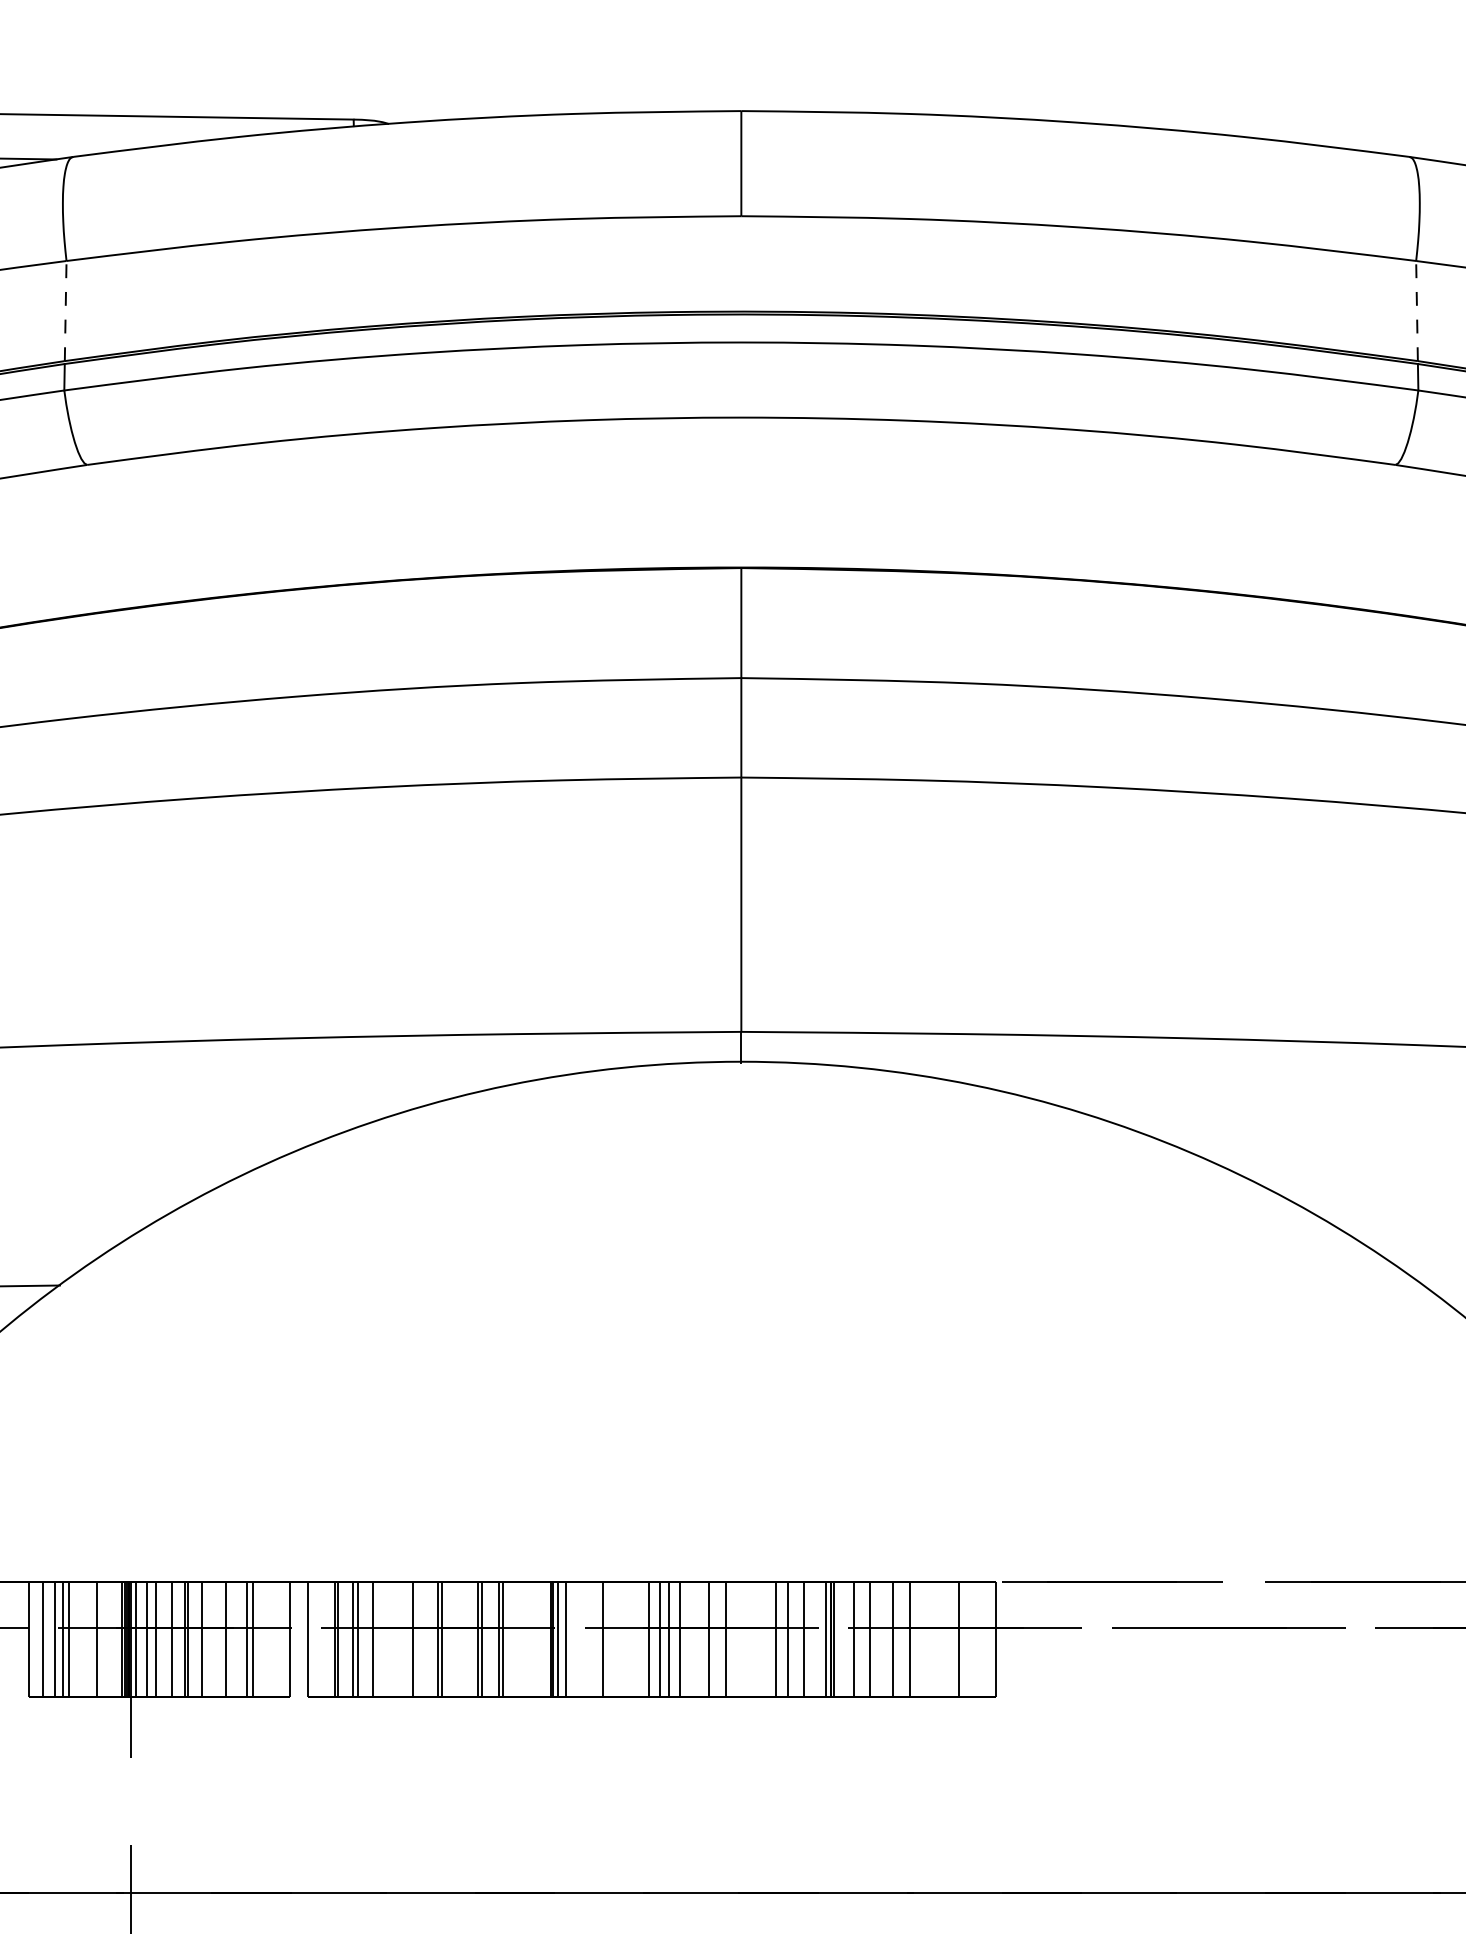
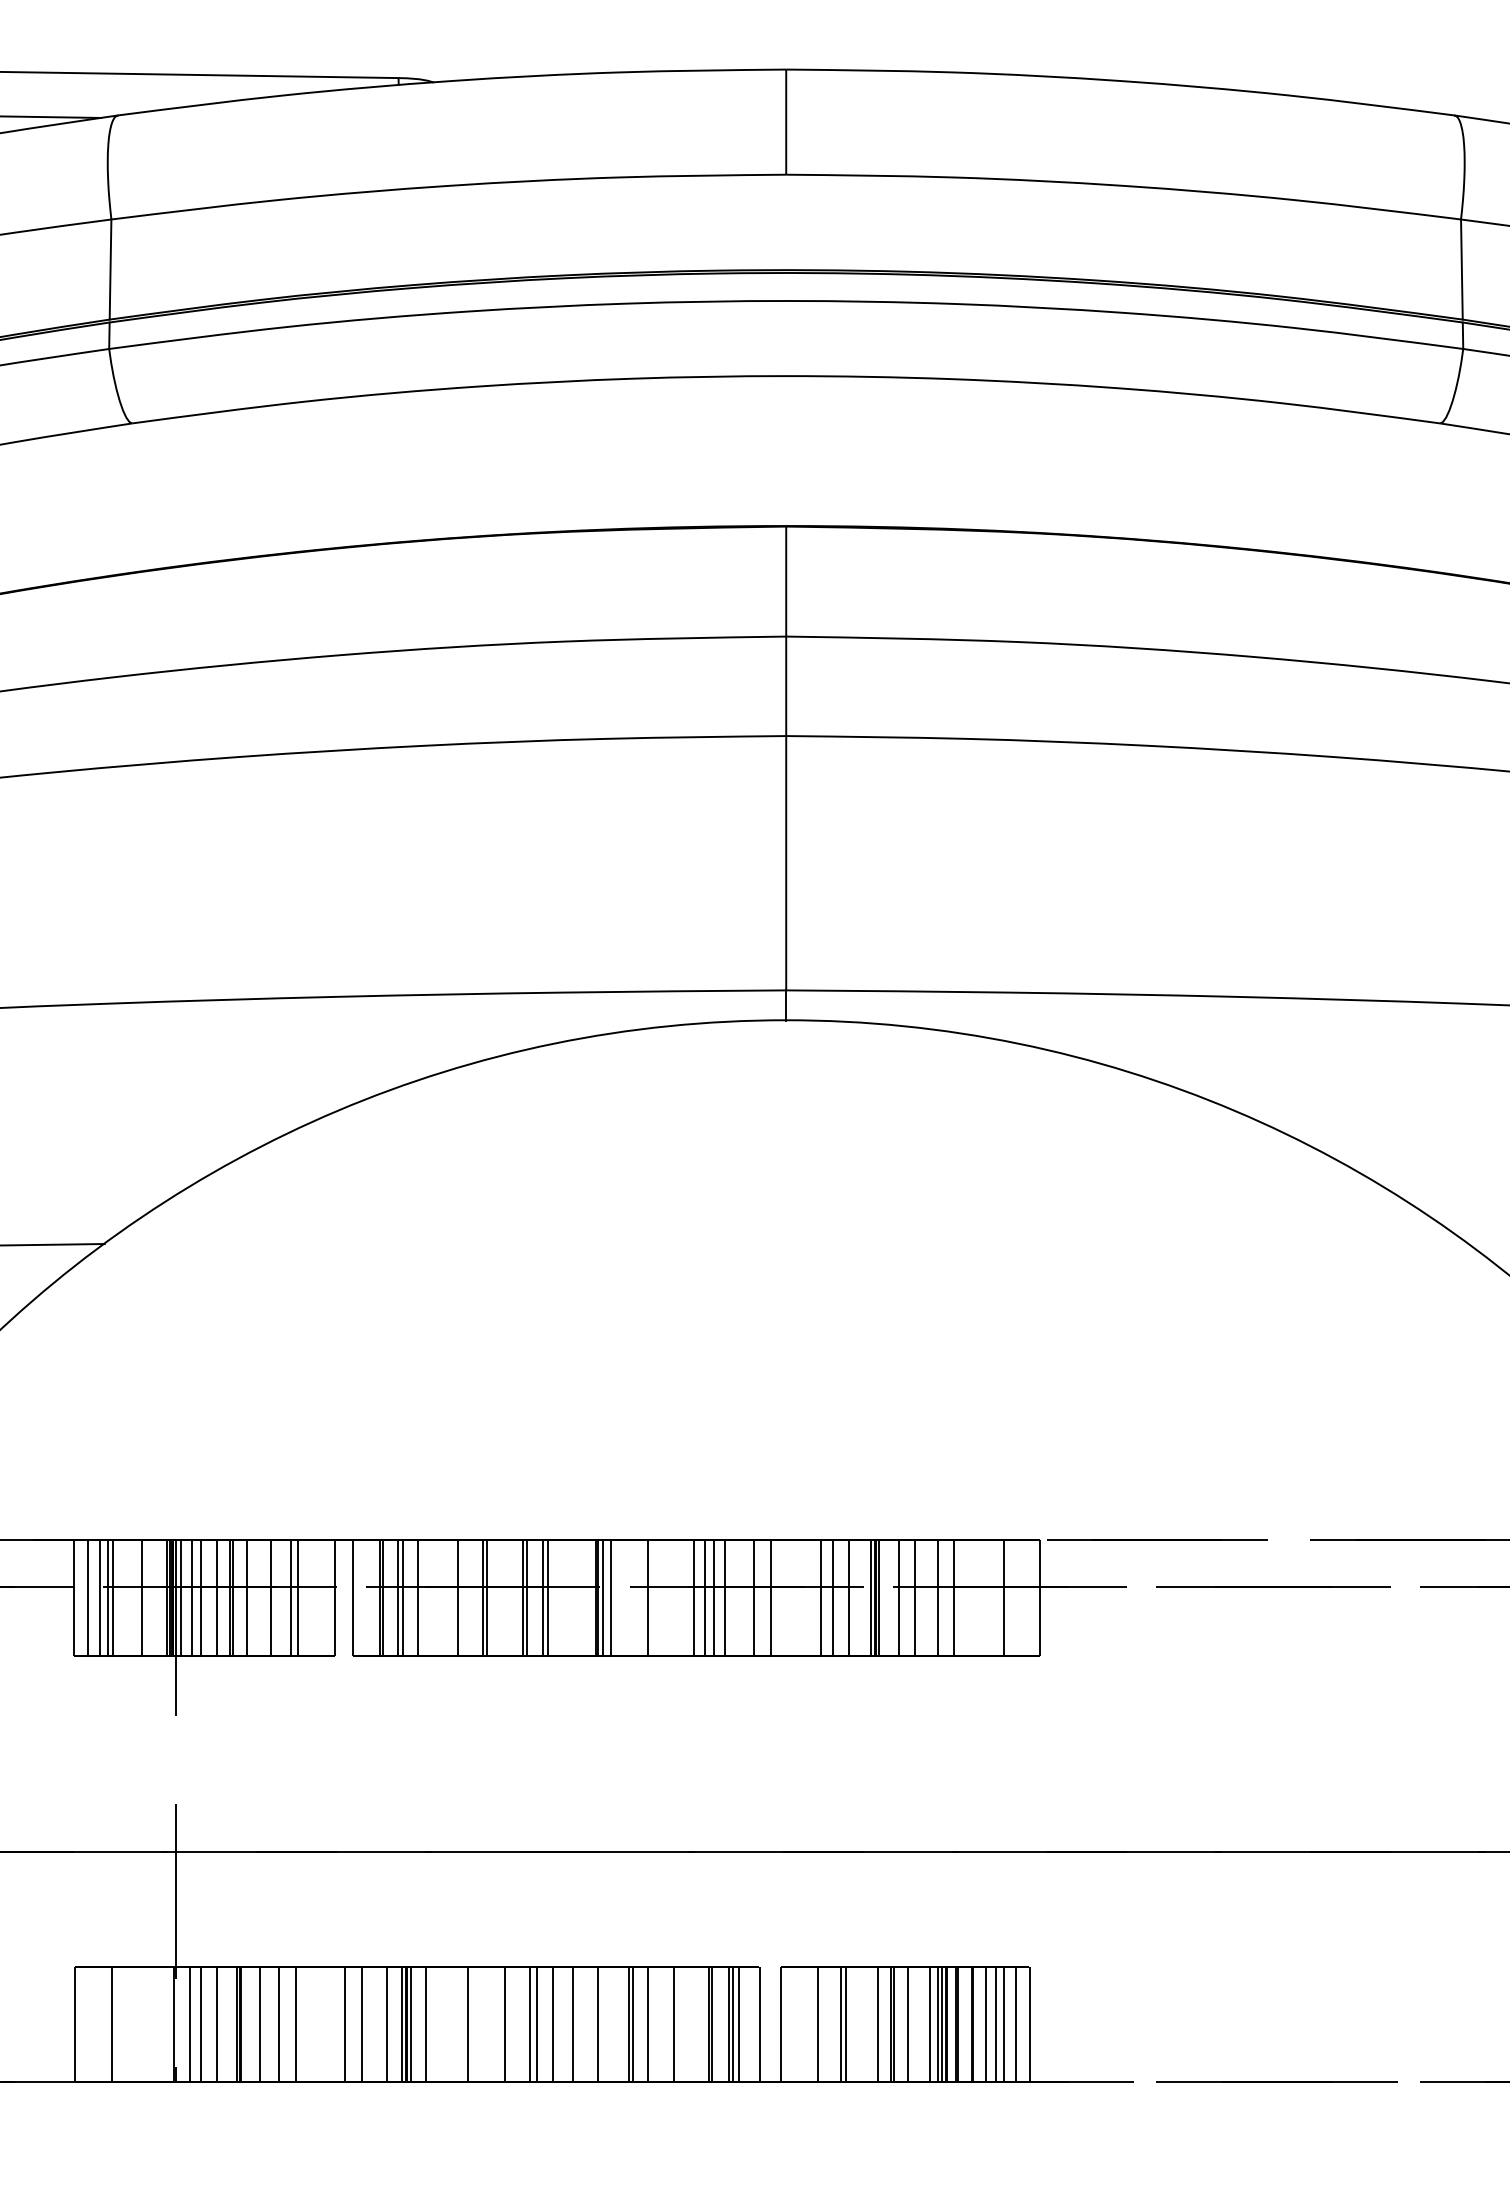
line: (65, 311) -> (110, 269), dashed -> solid
line: (1416, 311) -> (1461, 269), dashed -> solid

